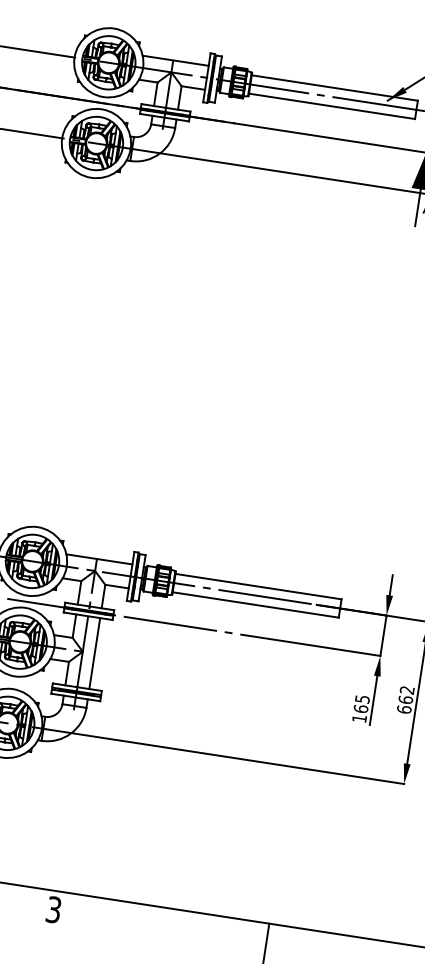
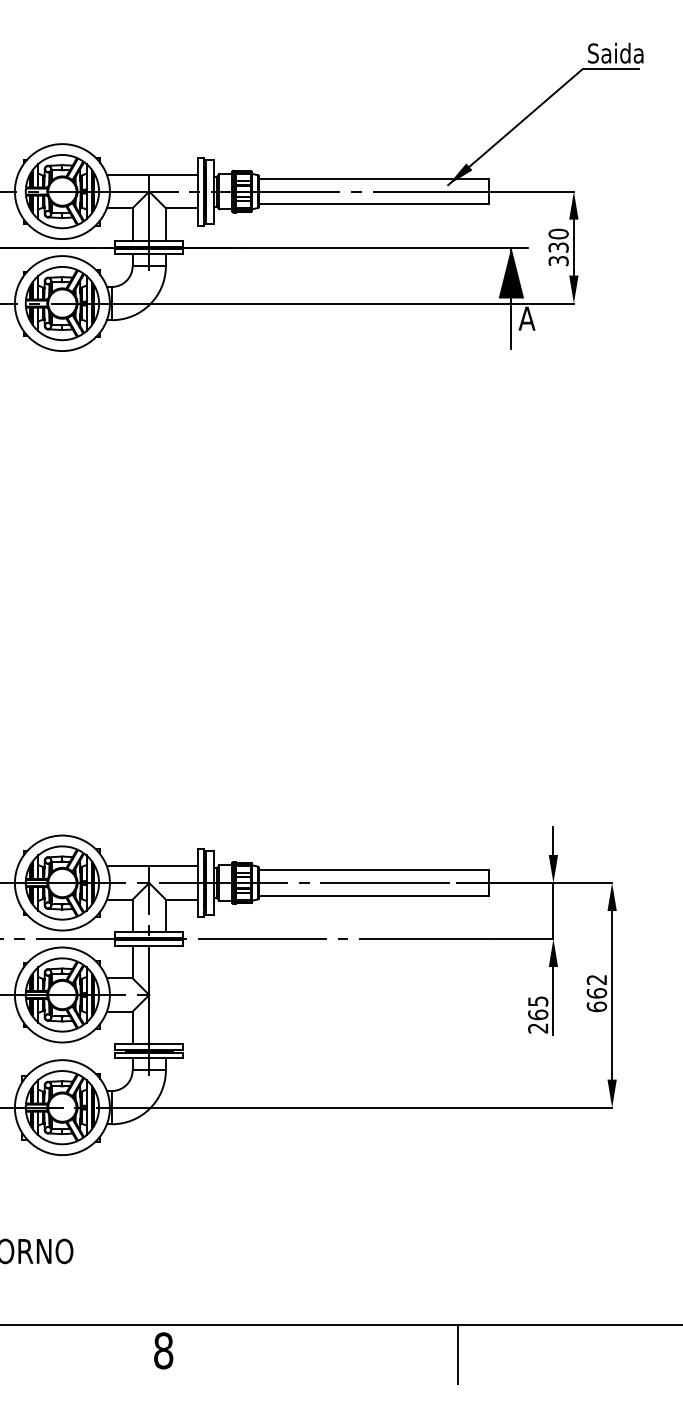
line: (94, 653) -> (165, 994), removed
text: (359, 718) -> (537, 1028), 165 -> 265
text: (53, 909) -> (163, 1350), 3 -> 8

